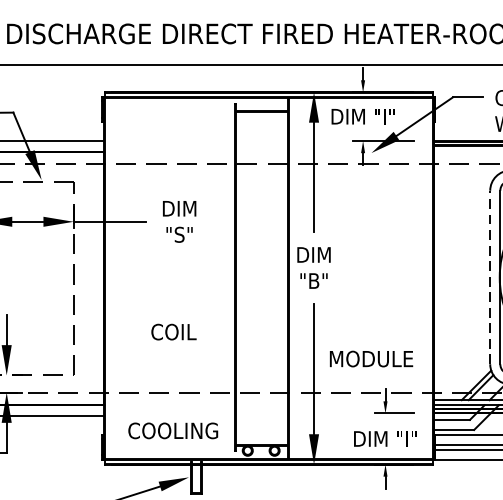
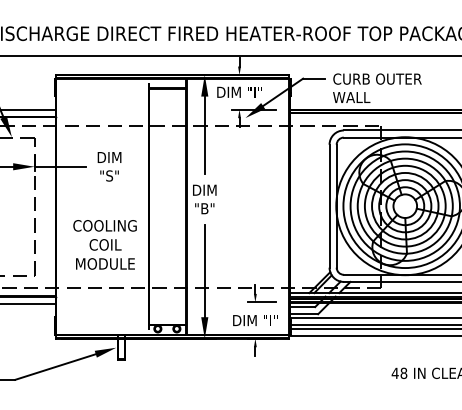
line: (490, 276) -> (329, 205), dashed -> solid
text: (371, 358) -> (105, 263), moved
text: (172, 430) -> (104, 225), moved

